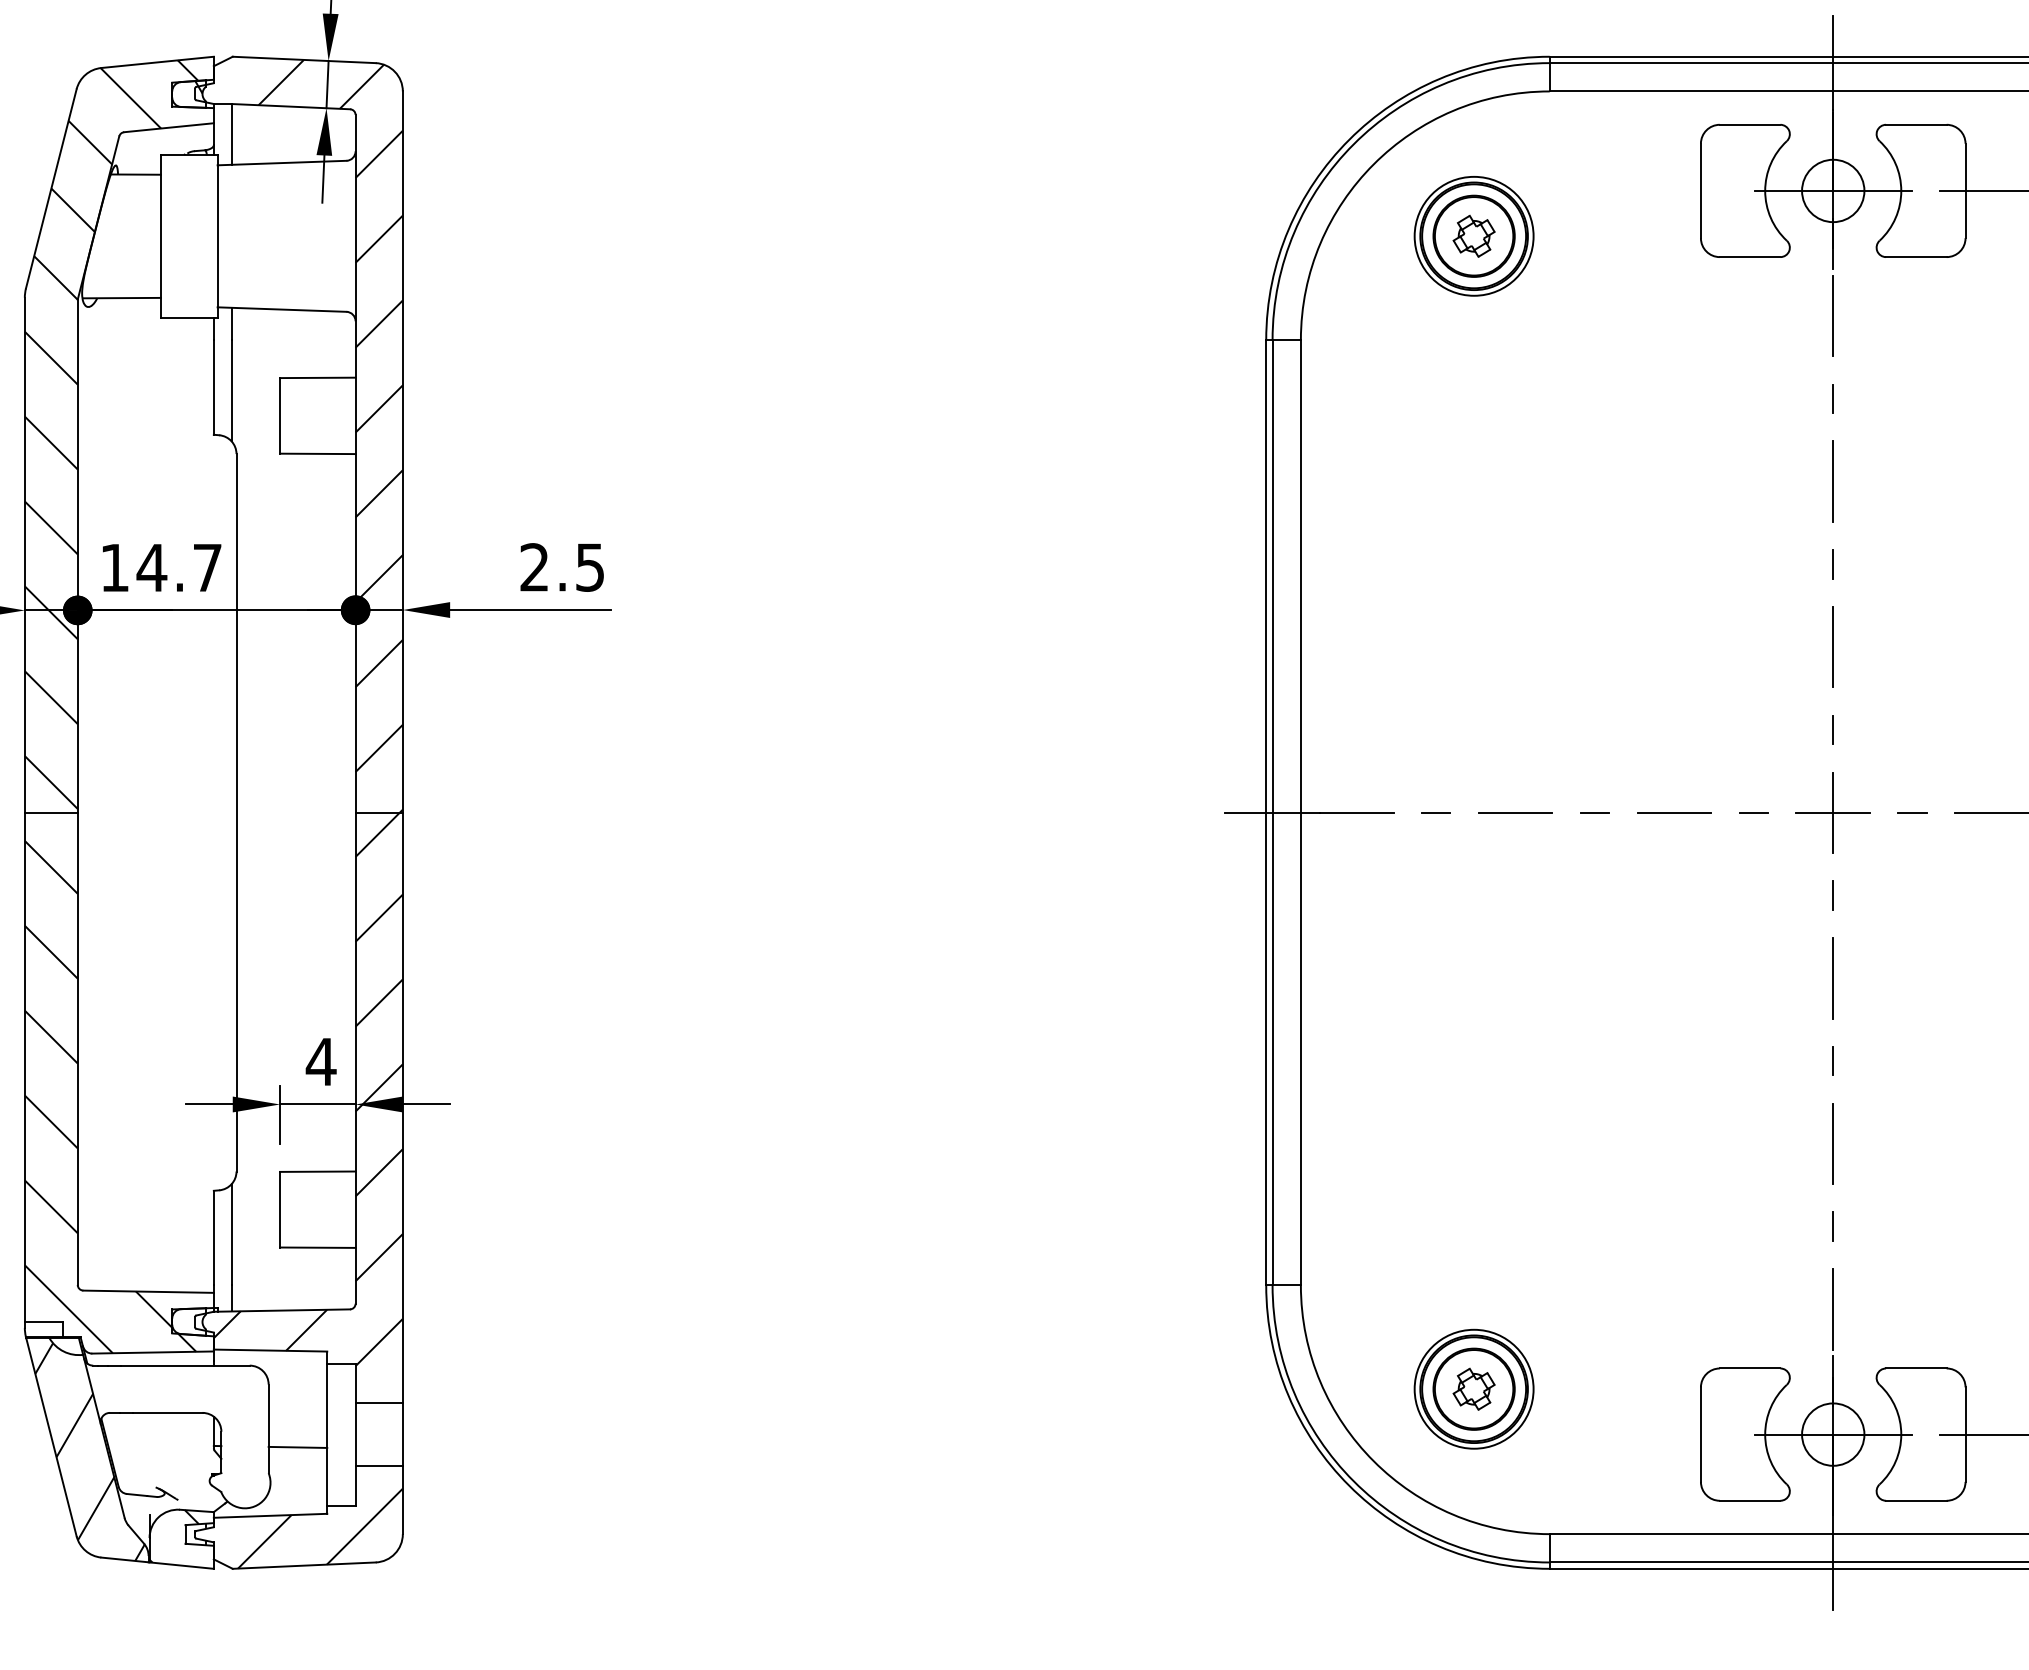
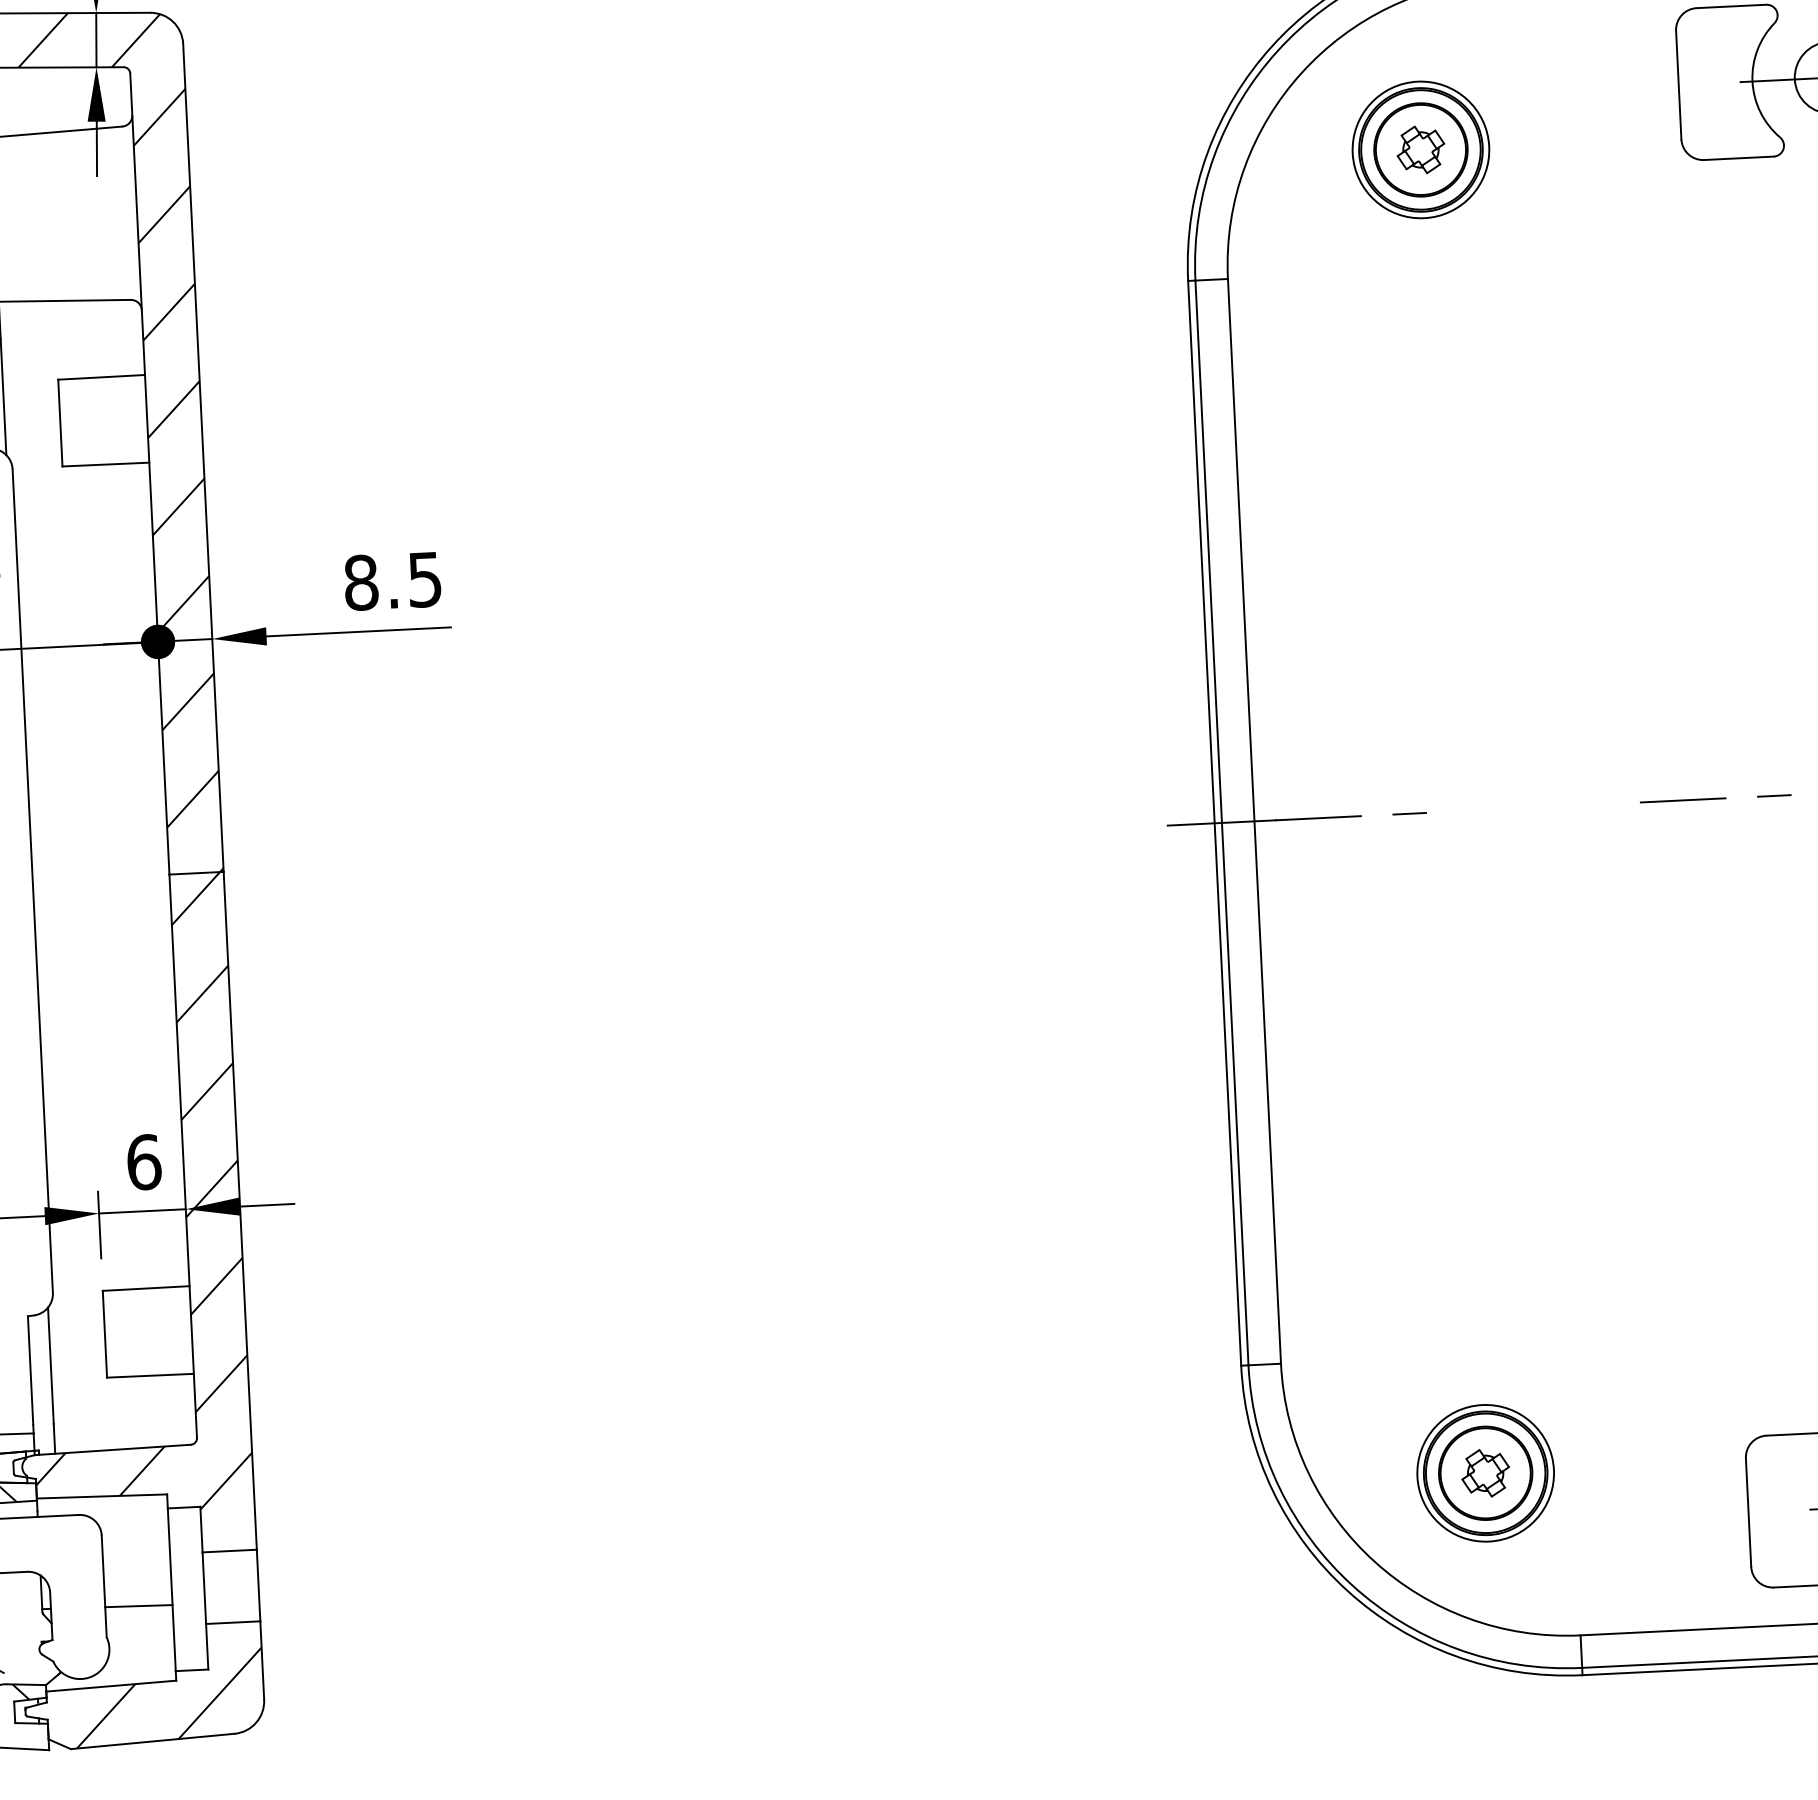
text: (534, 567) -> (361, 582), 2.5 -> 8.5
line: (1515, 812) -> (1500, 808), removed
line: (1594, 812) -> (1591, 804), removed
text: (320, 1061) -> (143, 1161), 4 -> 6

